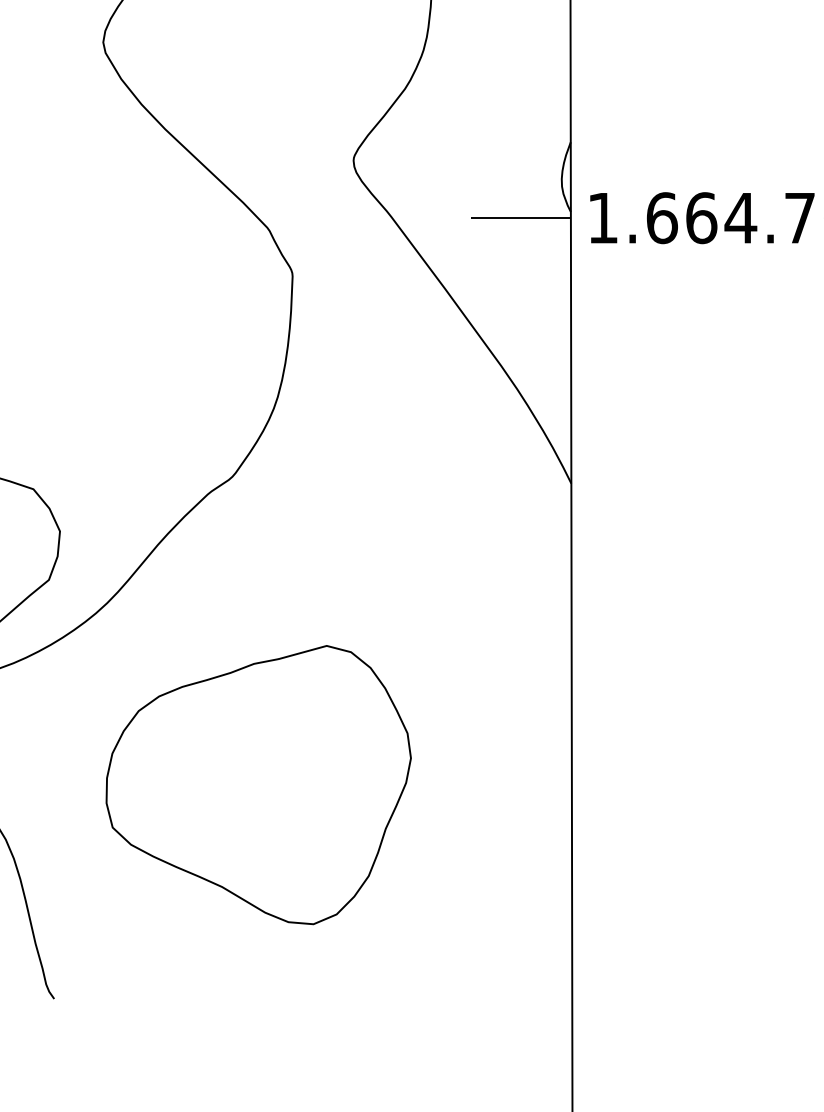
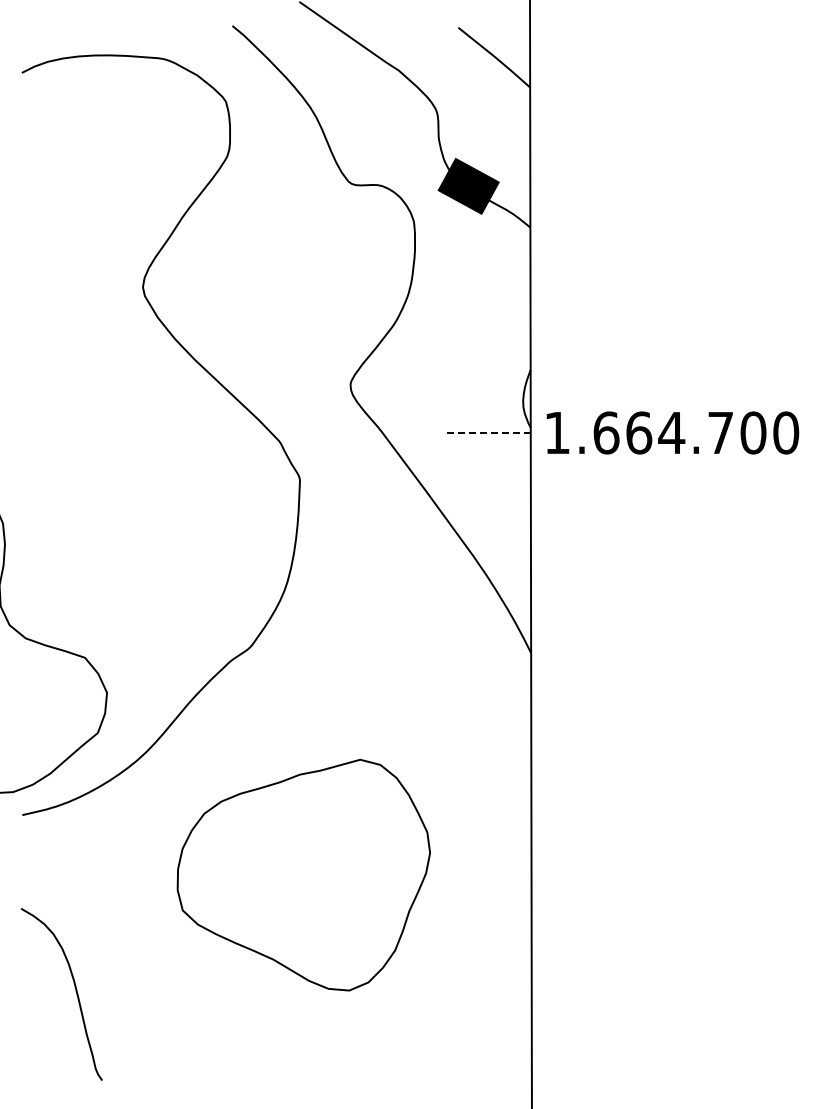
line: (521, 217) -> (489, 432), solid -> dashed
part: (258, 784) -> (303, 874), moved

